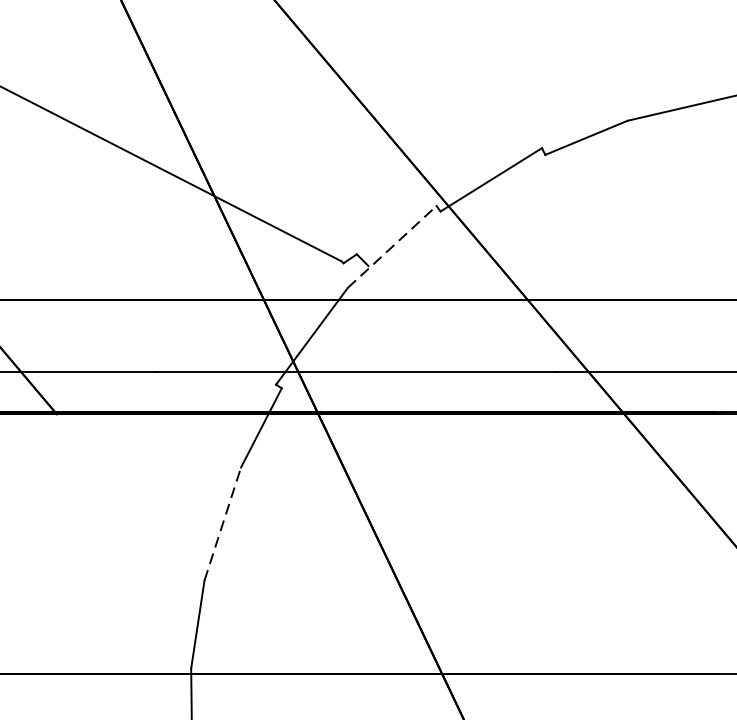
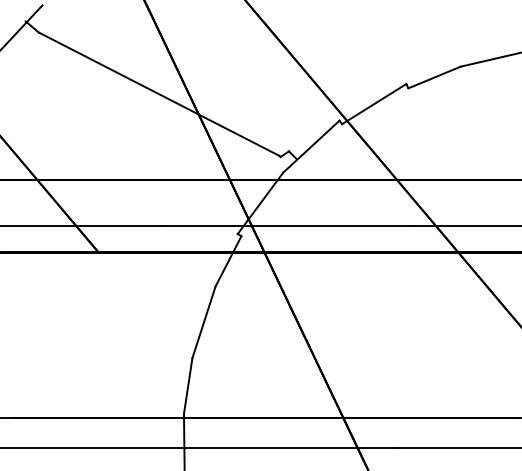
line: (392, 246) -> (311, 146), dashed -> solid
line: (223, 524) -> (204, 322), dashed -> solid

